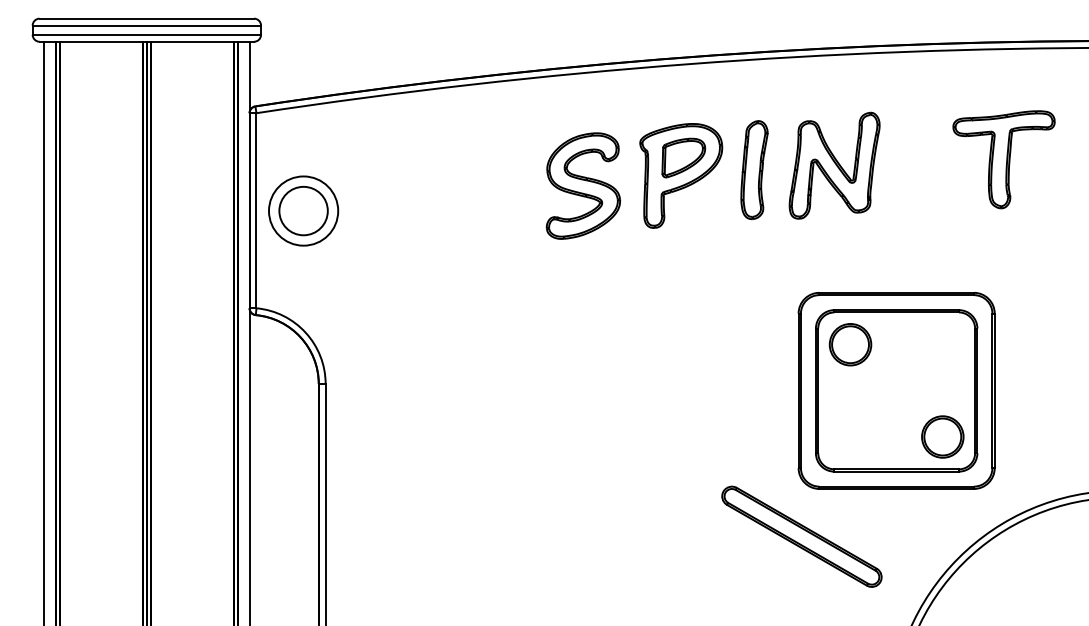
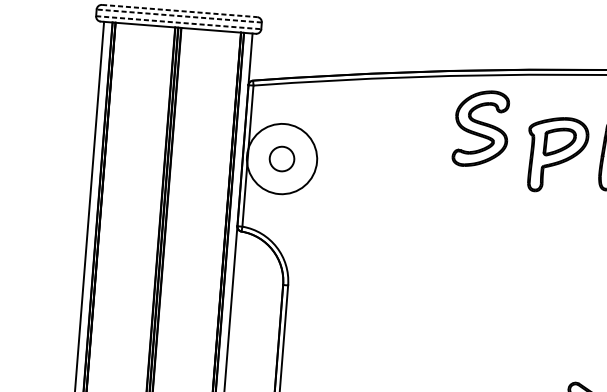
line: (147, 18) -> (180, 10), solid -> dashed
line: (146, 25) -> (178, 15), solid -> dashed
line: (147, 34) -> (179, 22), solid -> dashed
part: (582, 185) -> (480, 128), moved
circle: (303, 210) -> (281, 158), size x0.7
circle: (303, 210) -> (281, 158), size x1.4

